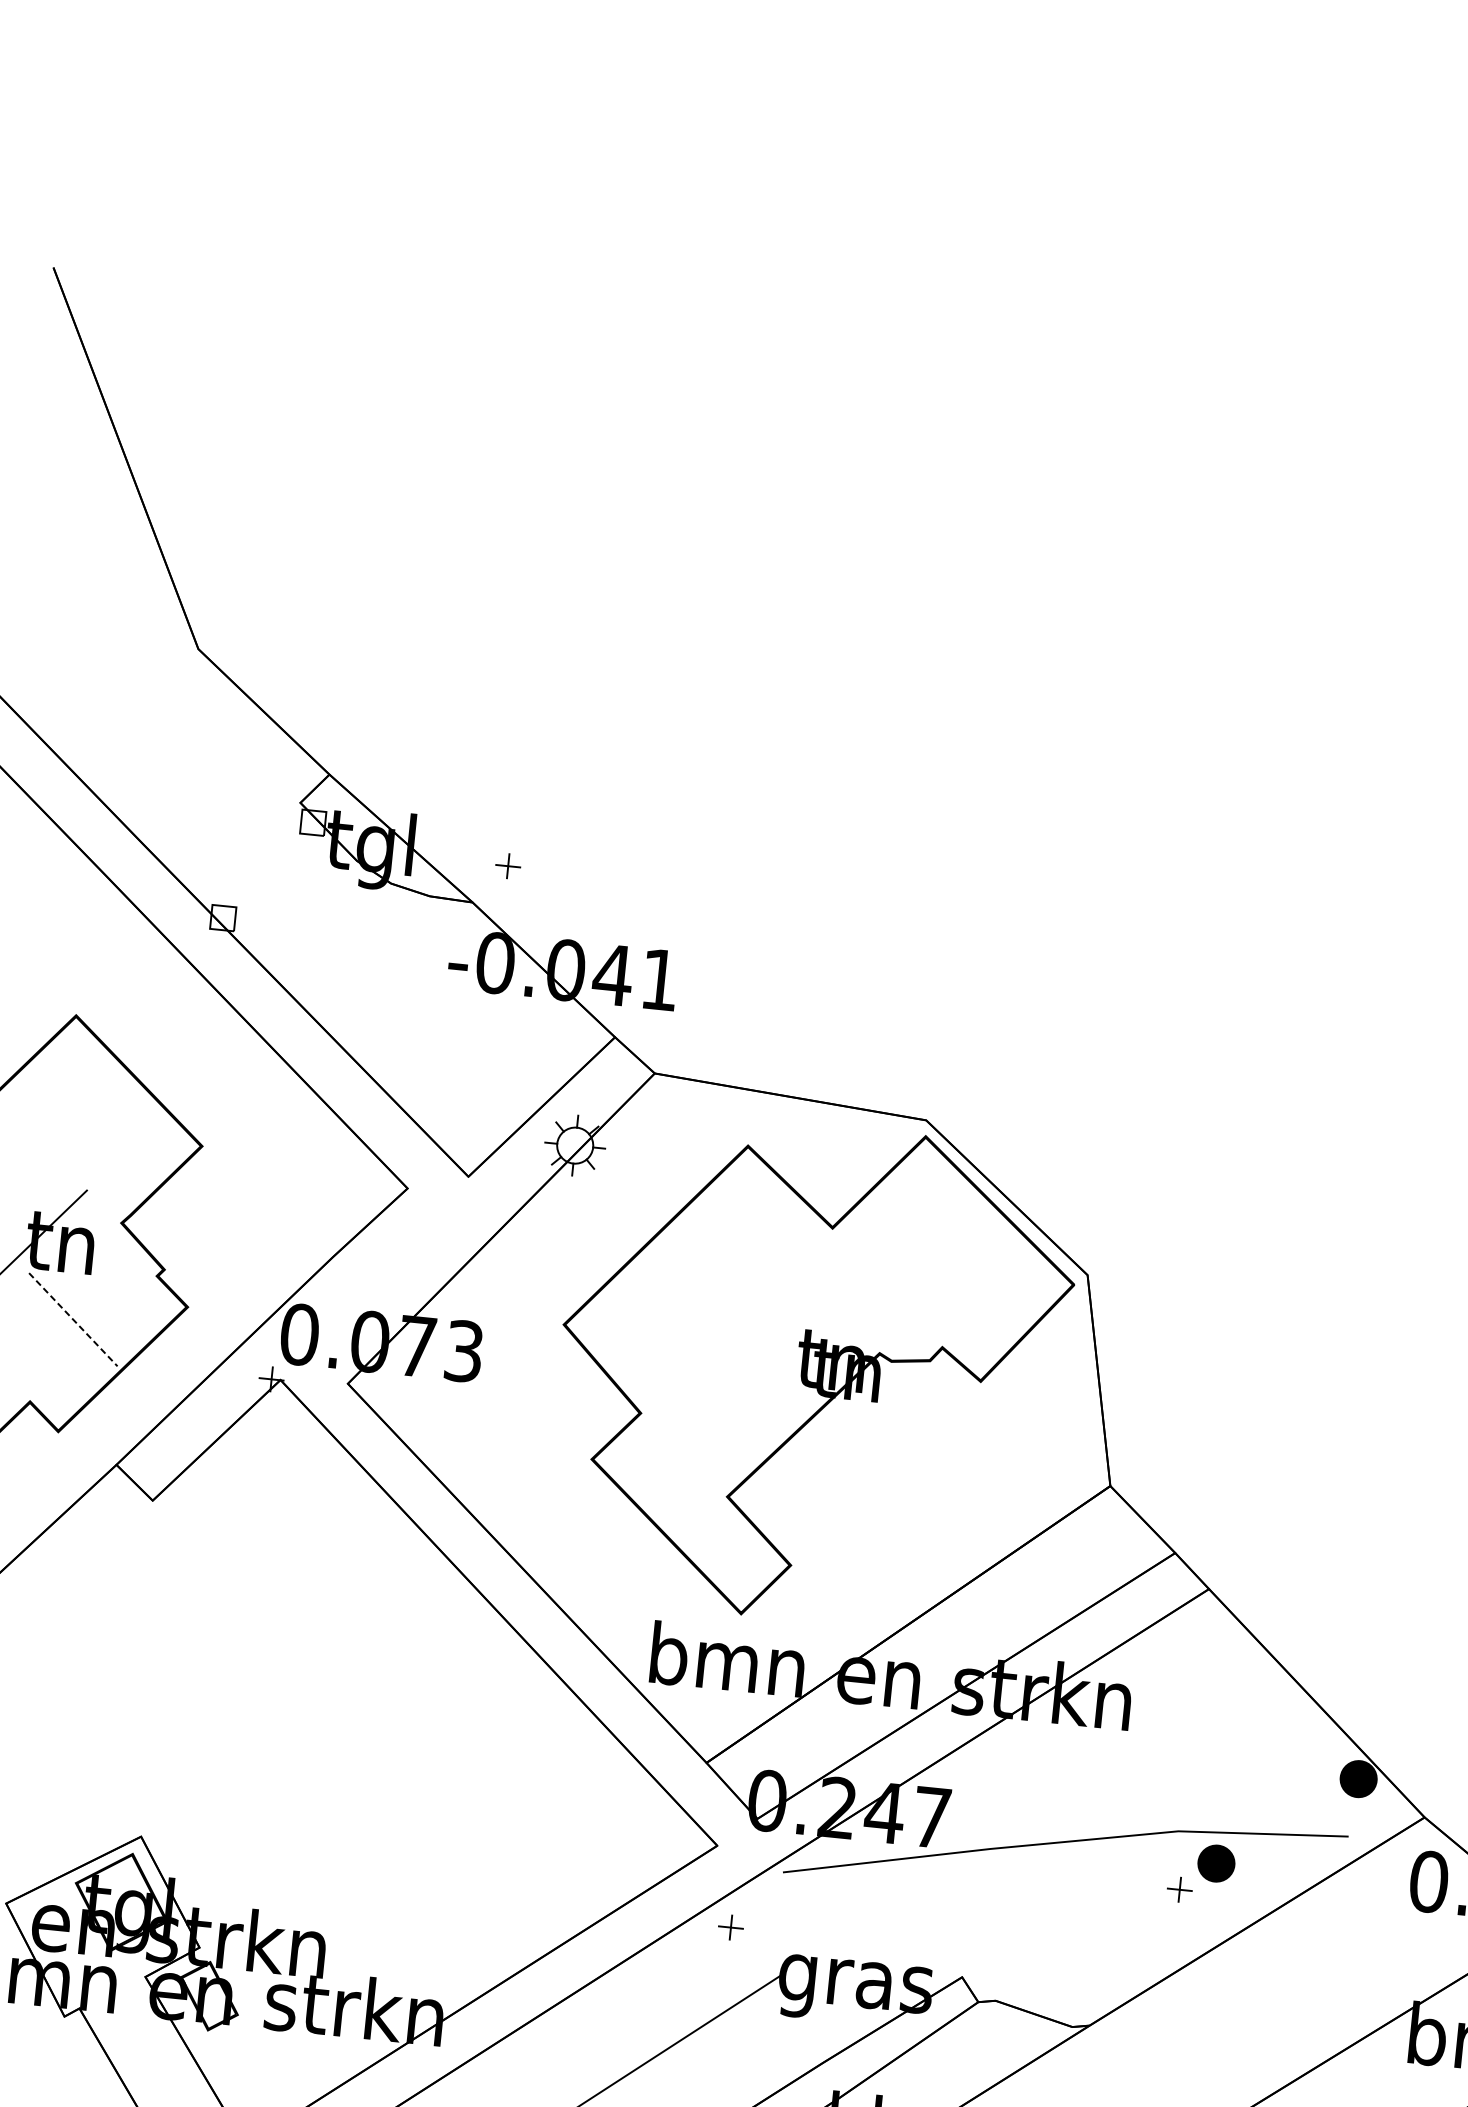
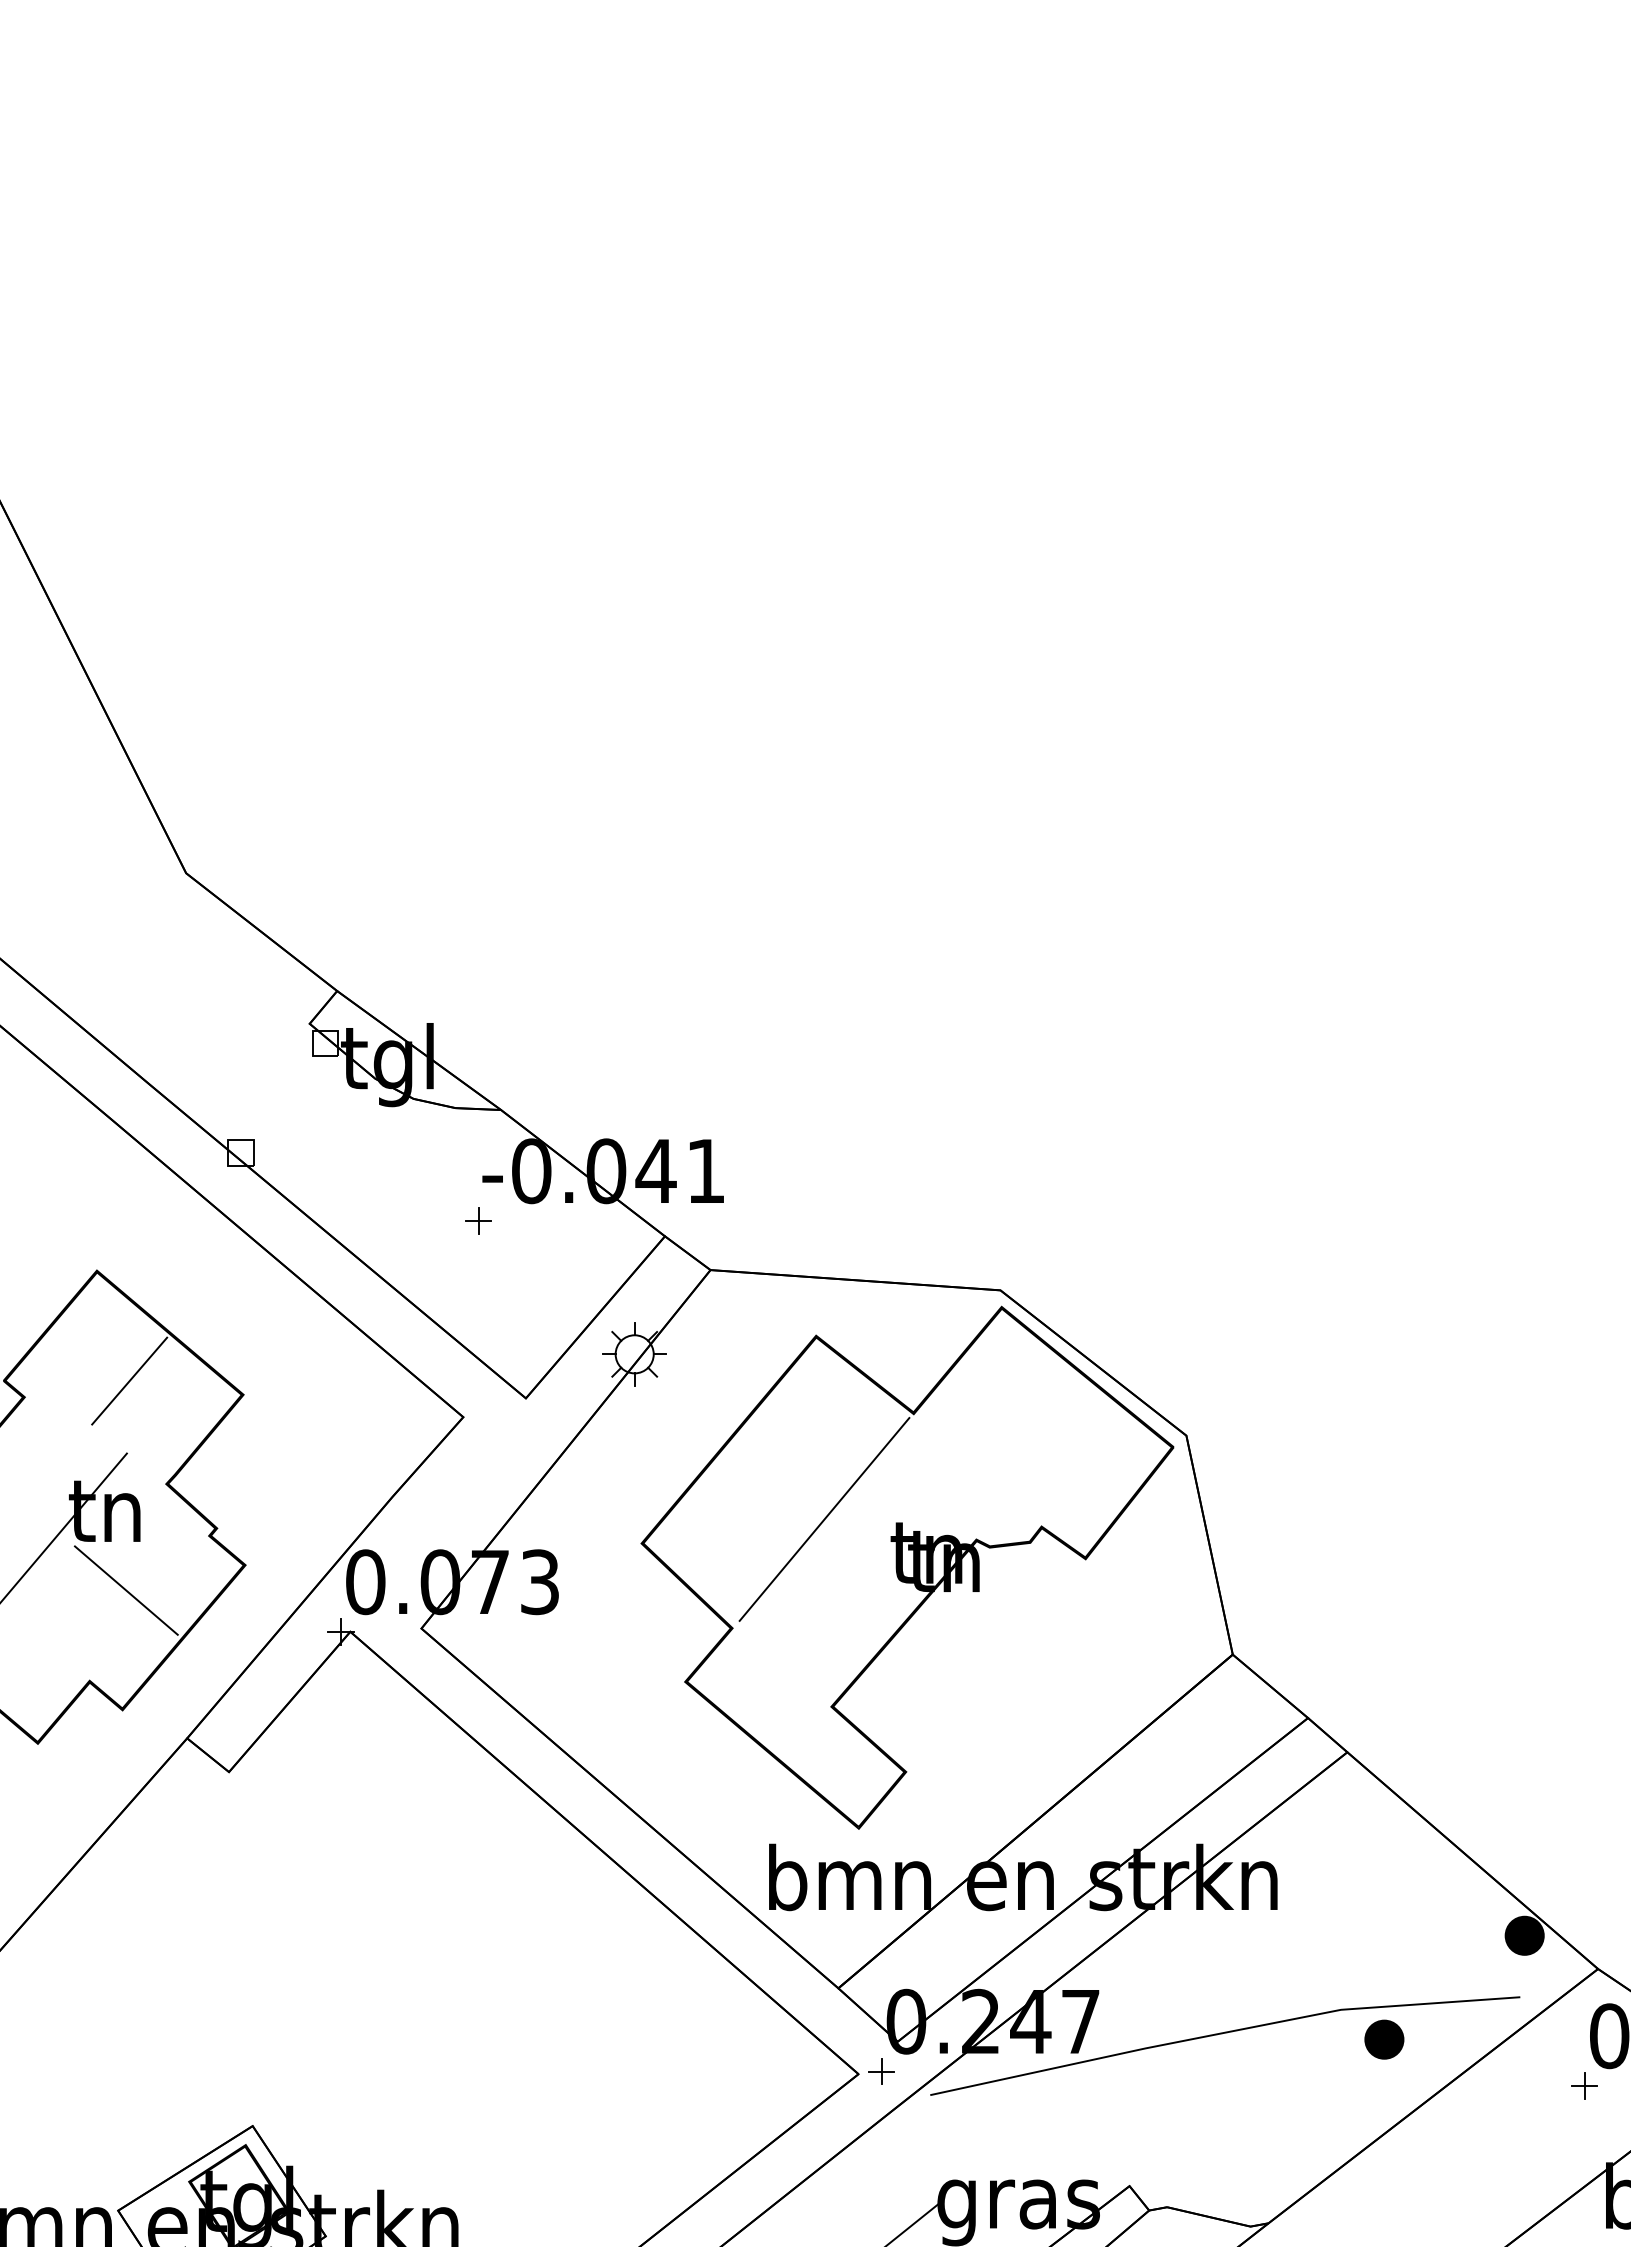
part: (508, 865) -> (478, 1220), moved
line: (96, 1121) -> (129, 1380), added
line: (73, 1319) -> (126, 1590), dashed -> solid
line: (738, 1319) -> (824, 1519), added
part: (1179, 1889) -> (1584, 2085), moved
part: (730, 1927) -> (881, 2071), moved

